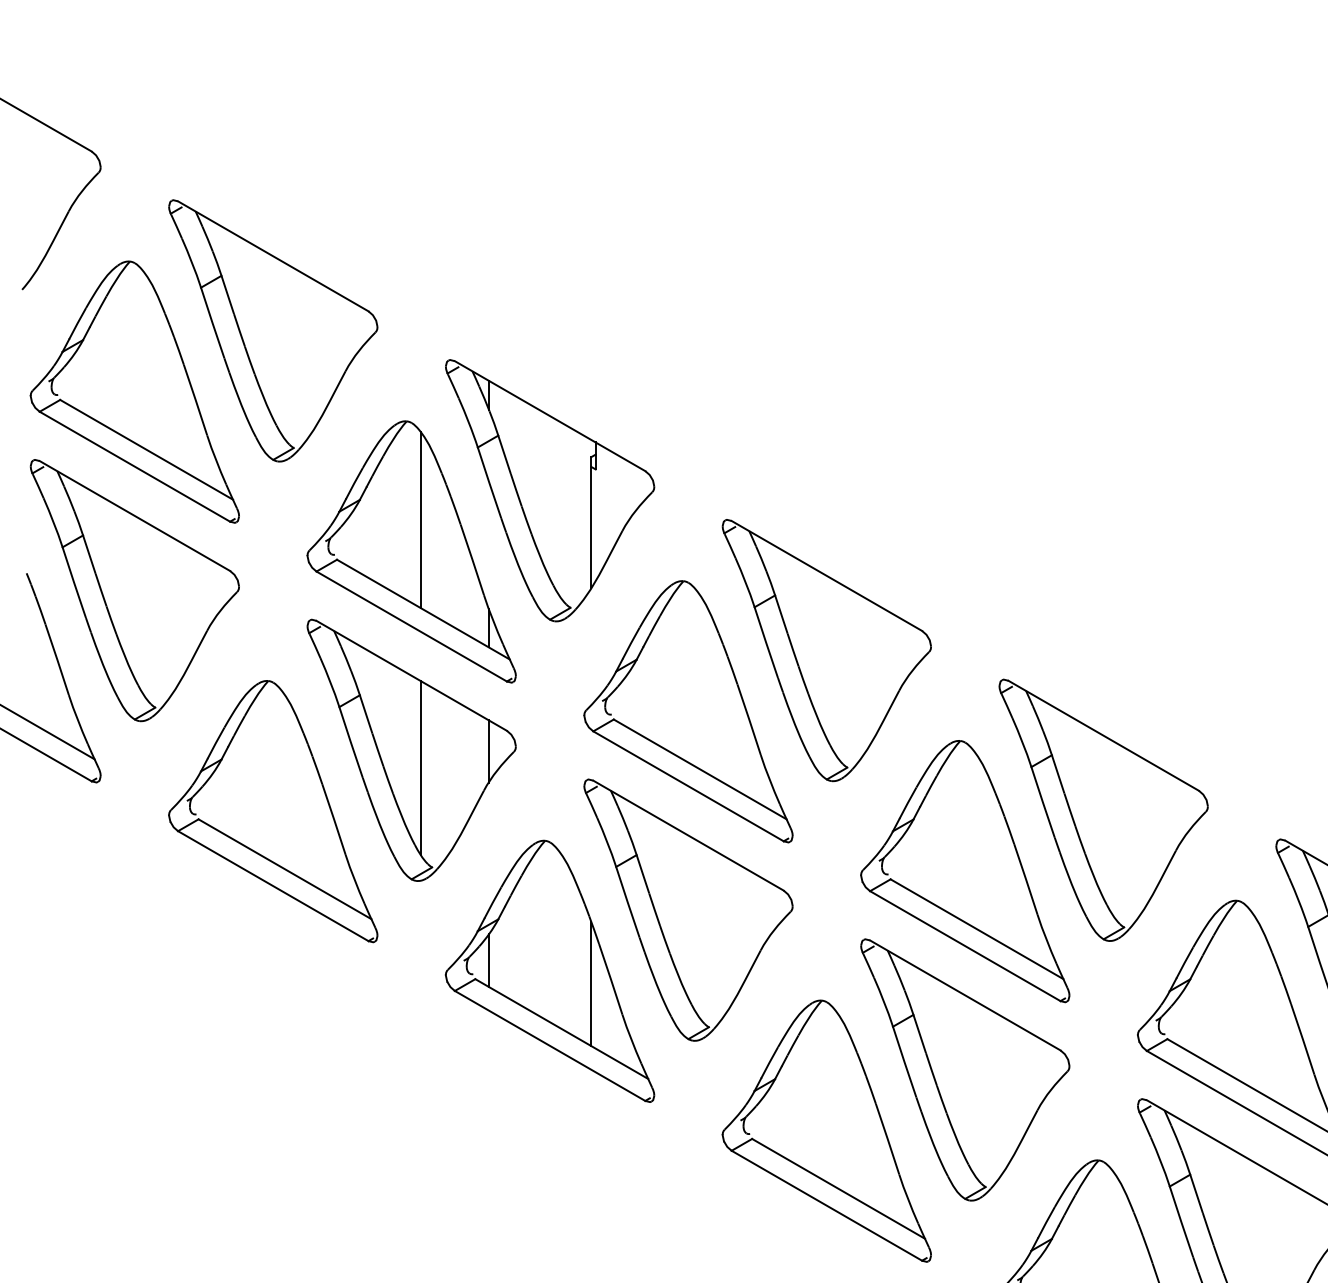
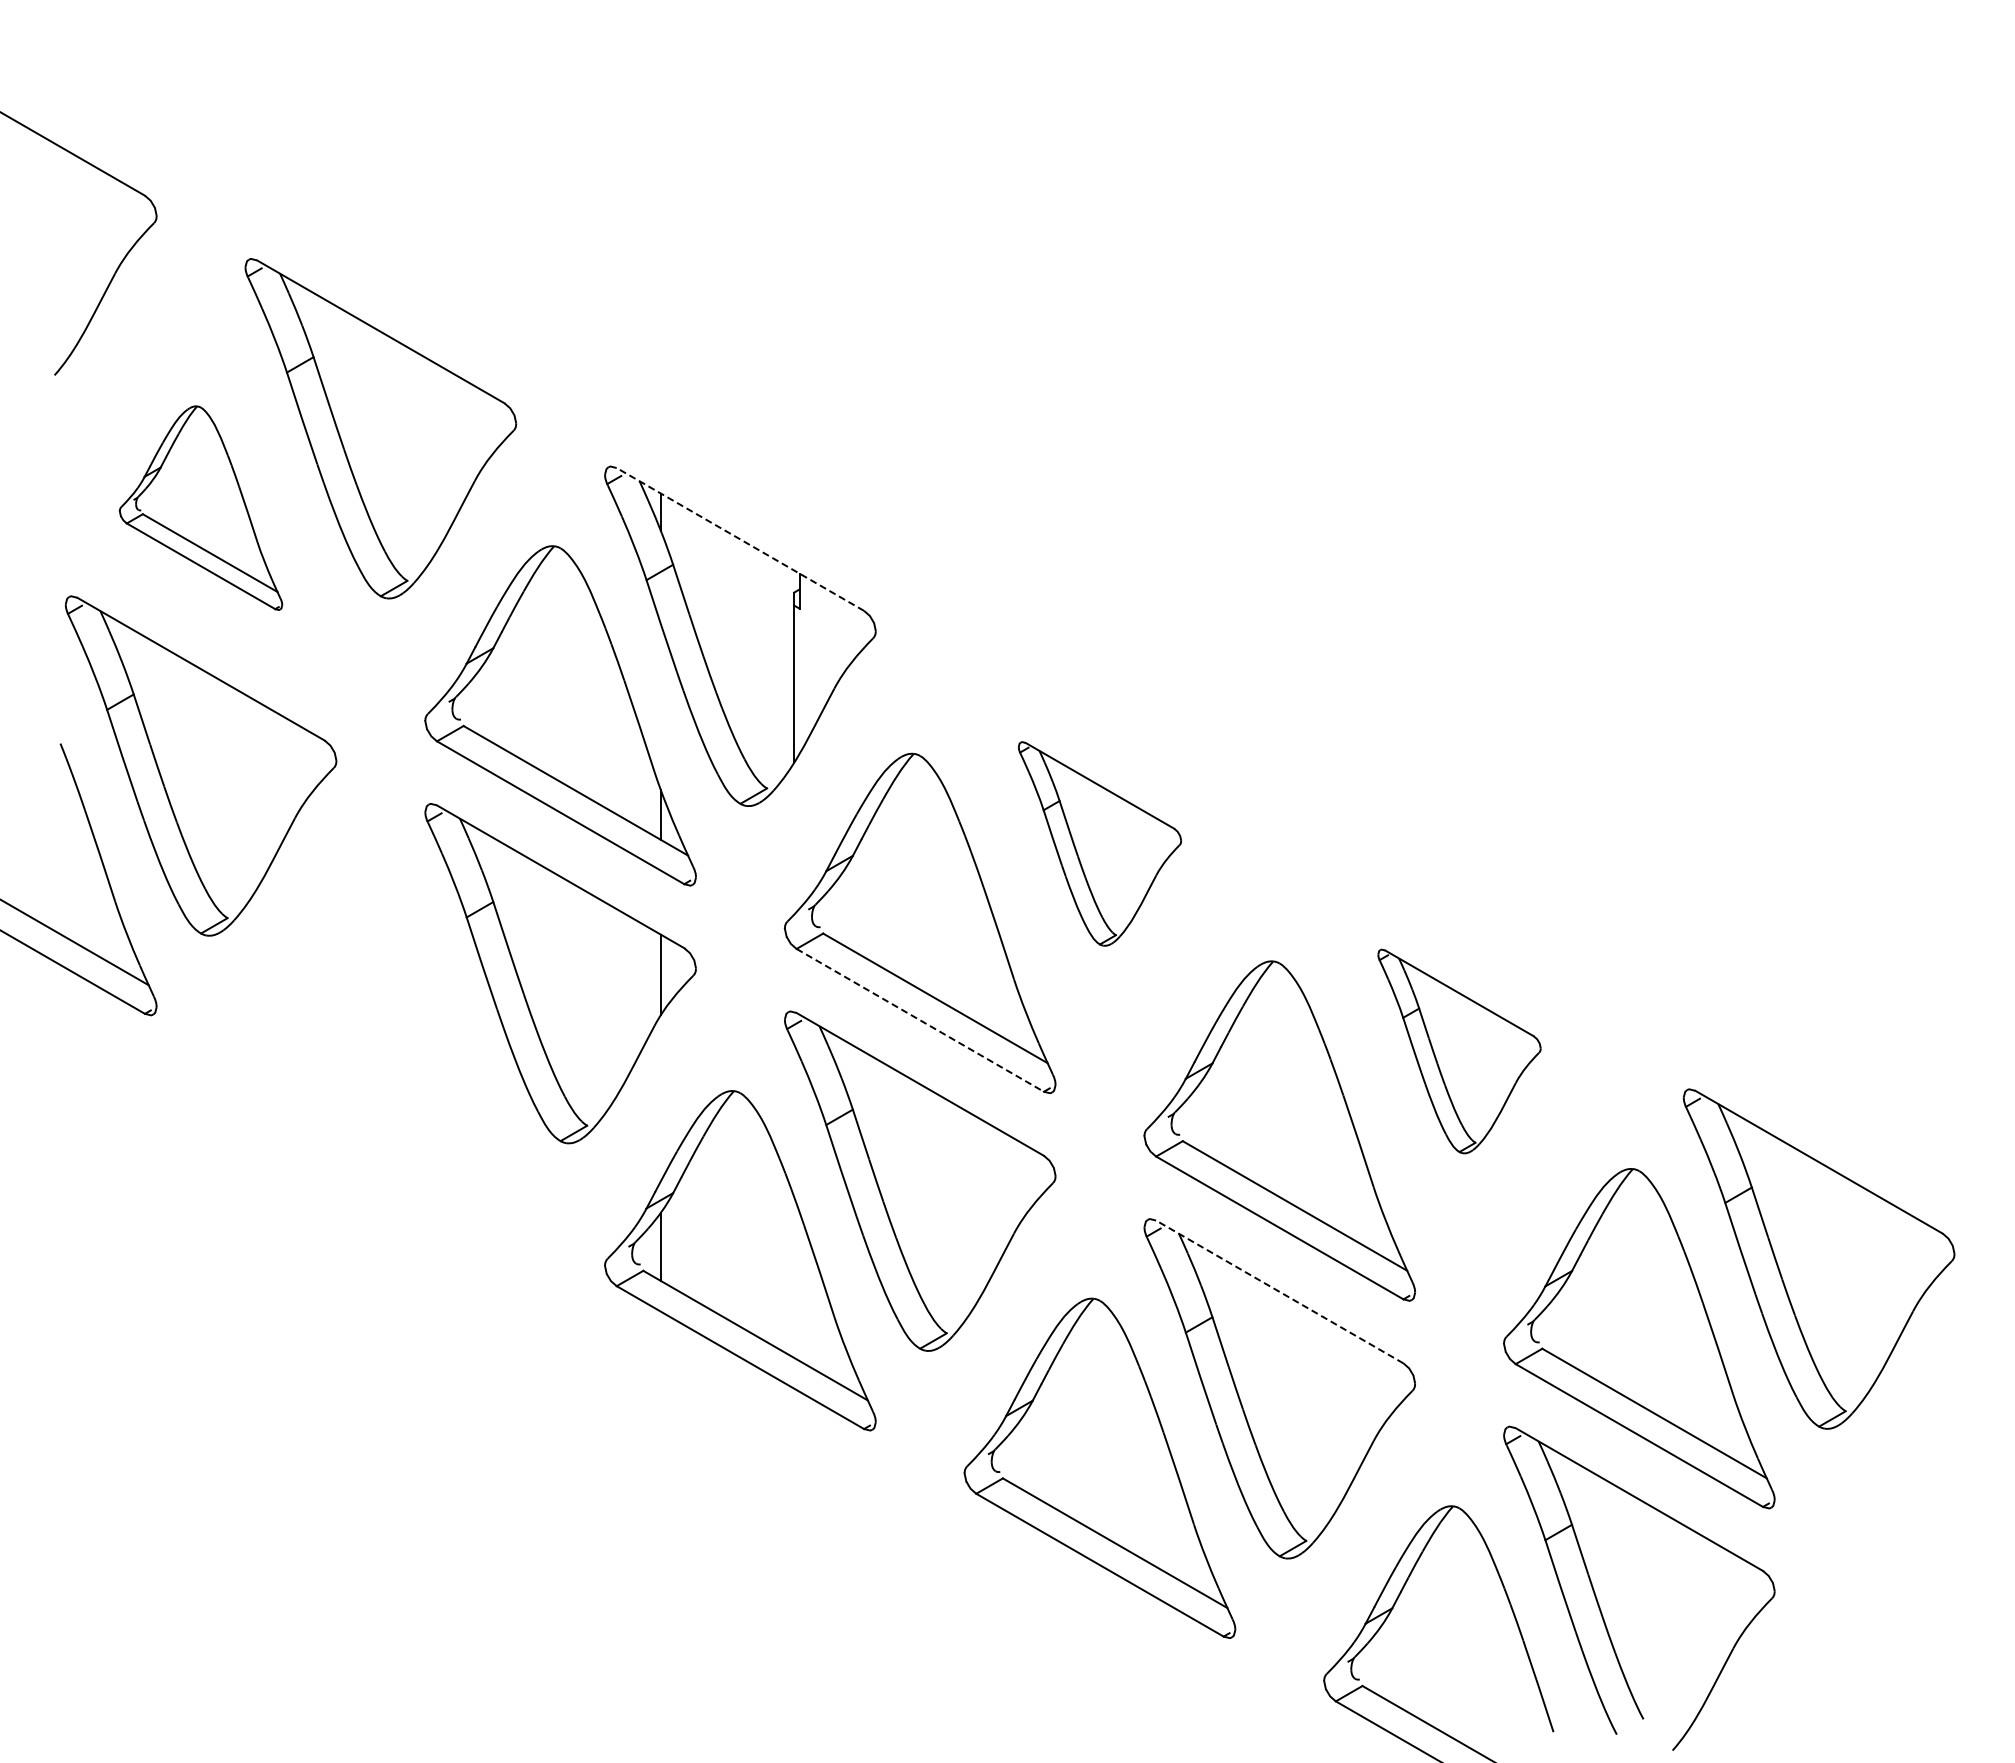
part: (134, 391) -> (200, 507), size x0.6
line: (550, 416) -> (740, 539), solid -> dashed
line: (420, 519) -> (572, 673), removed
part: (826, 650) -> (1099, 843), size x0.6
line: (420, 767) -> (572, 996), removed
line: (688, 786) -> (920, 1020), solid -> dashed
part: (1103, 810) -> (1459, 1051), size x0.6
part: (273, 811) -> (380, 1052), removed
line: (591, 983) -> (794, 1276), removed
line: (965, 995) -> (1279, 1291), solid -> dashed

